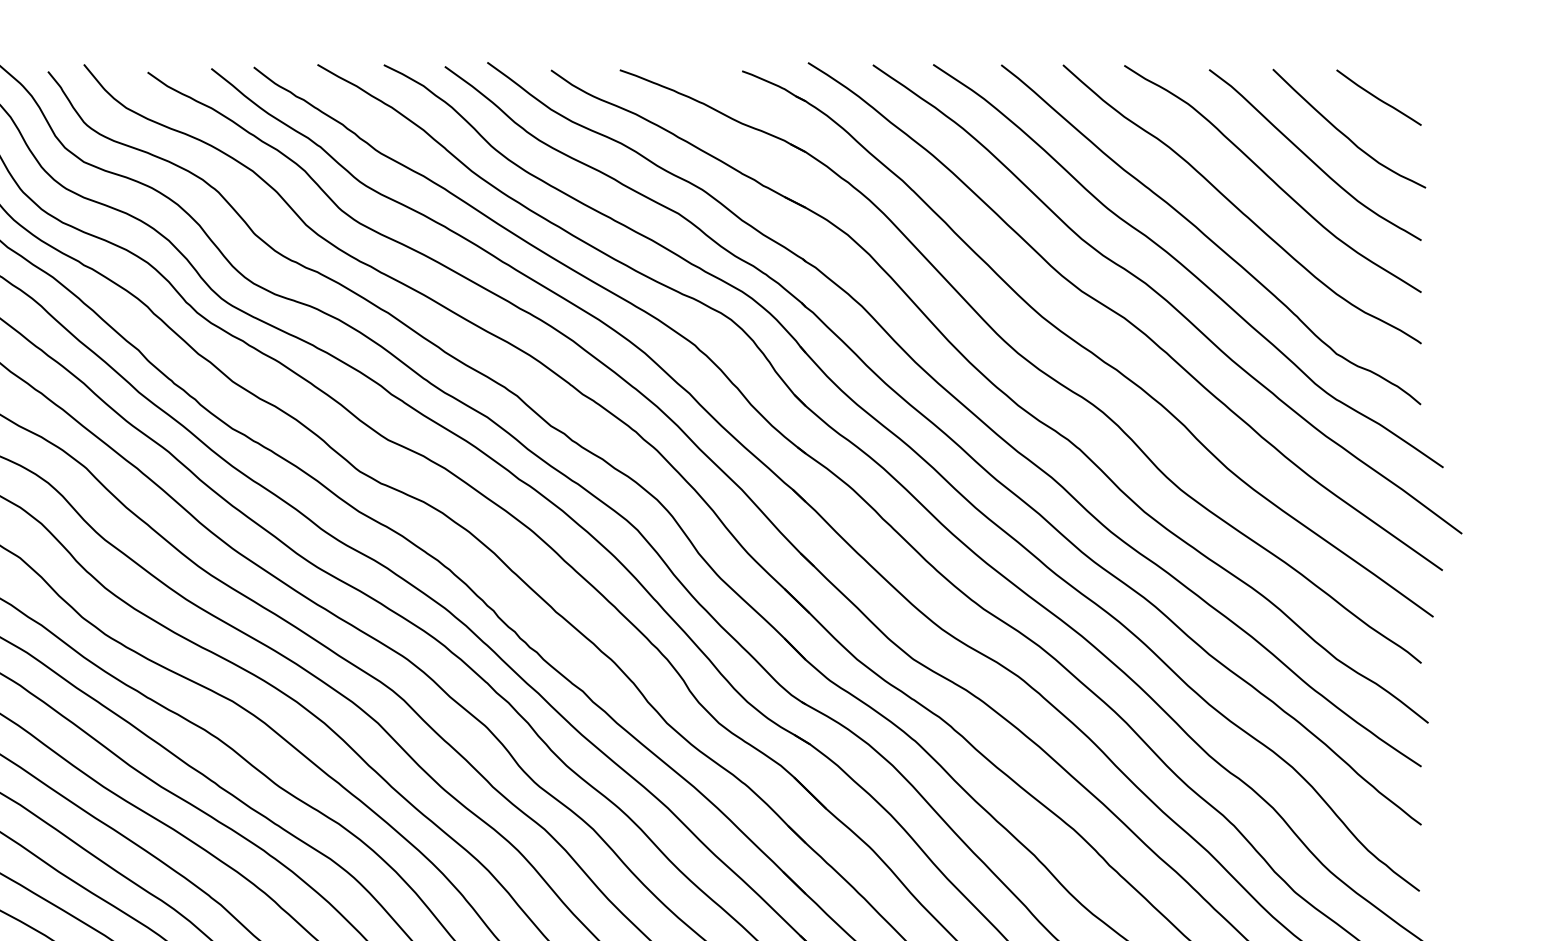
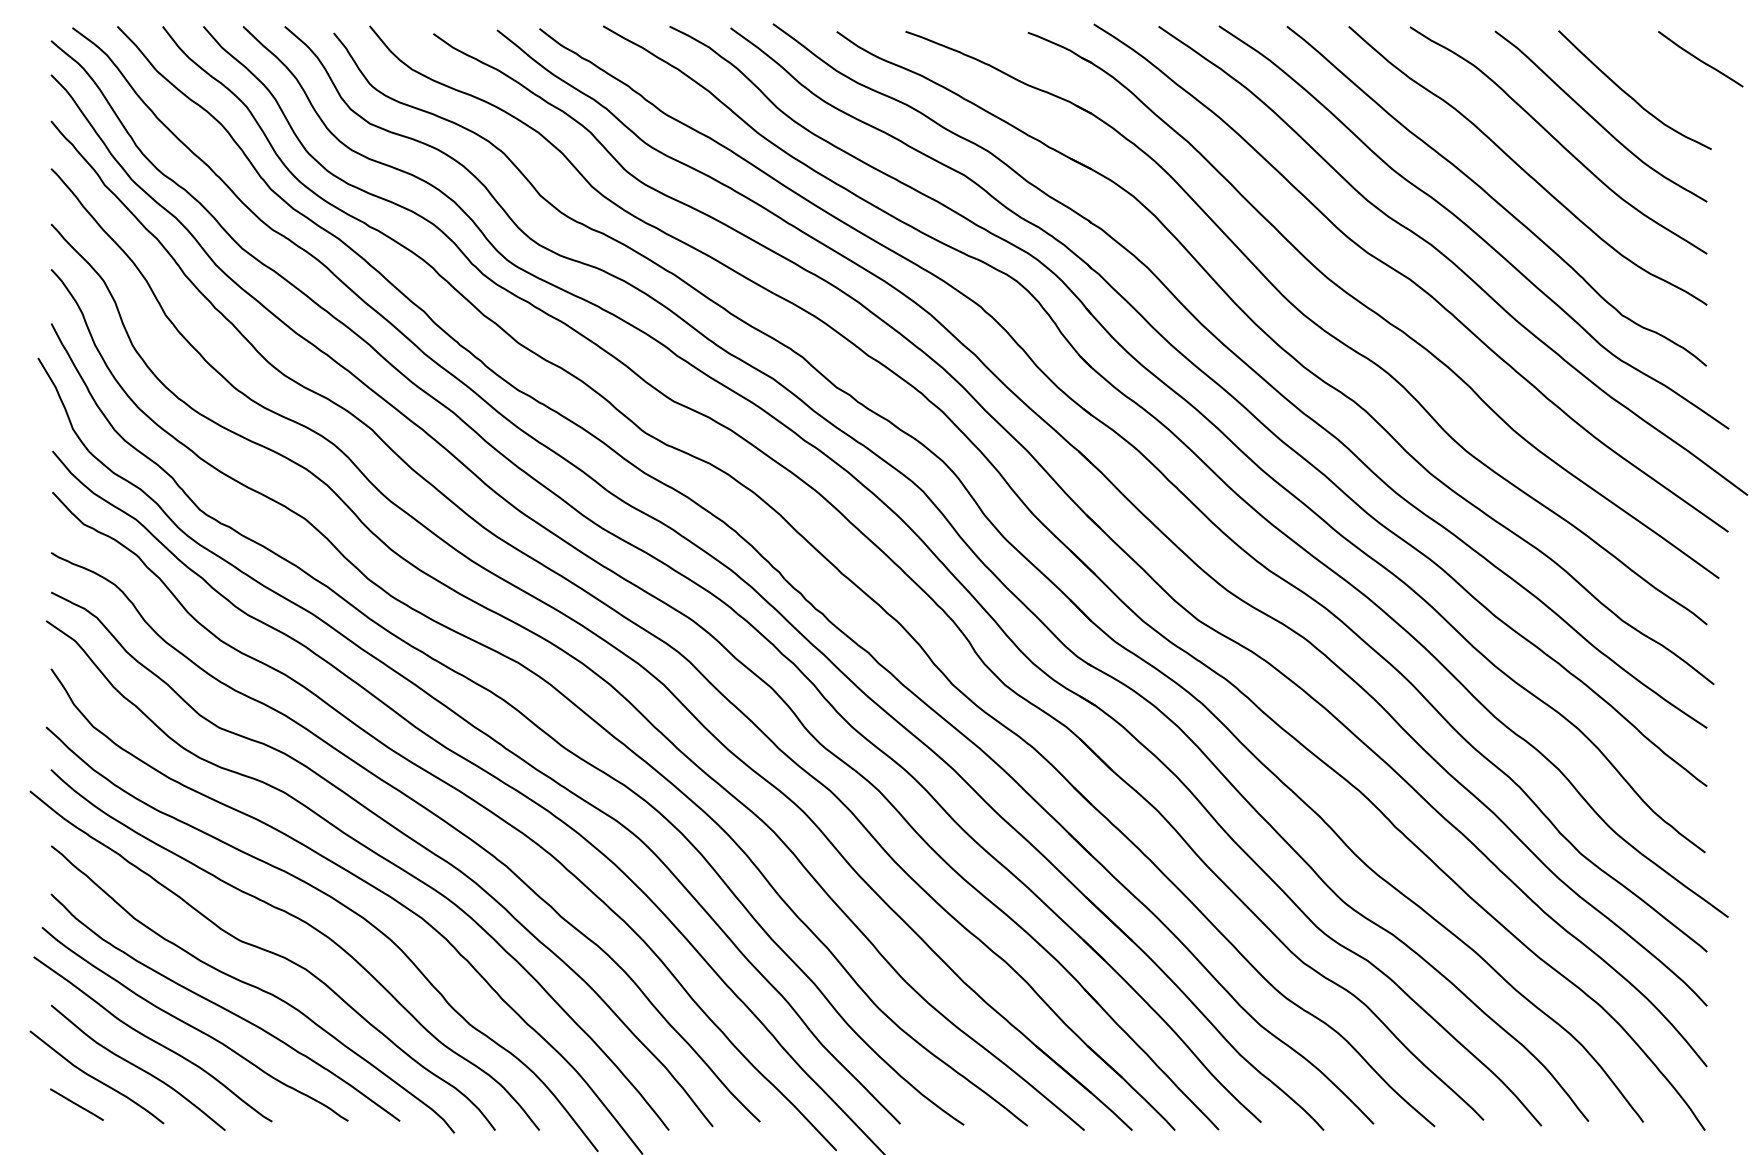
curve: (1378, 98) -> (1700, 59), moved

